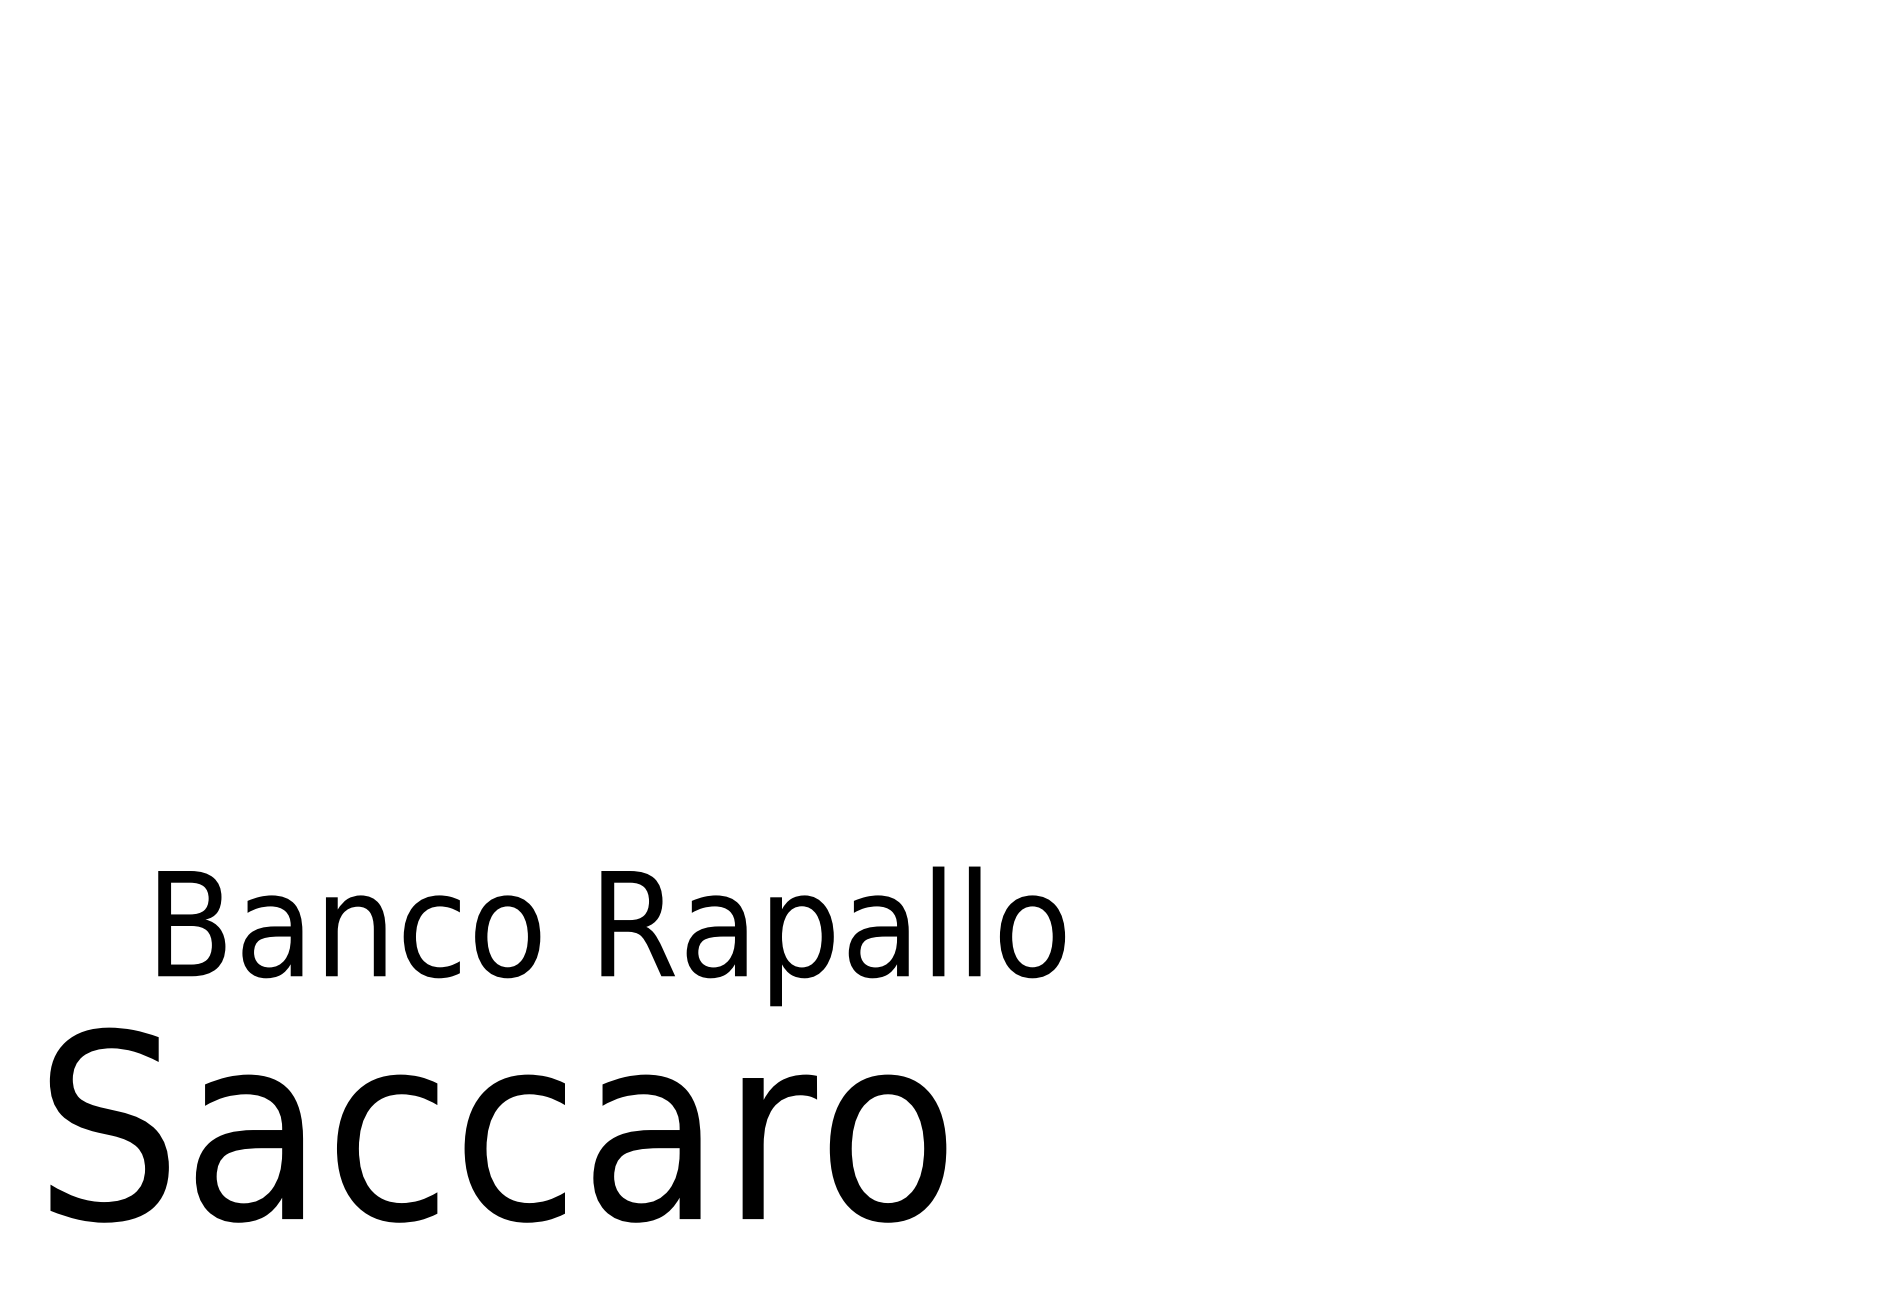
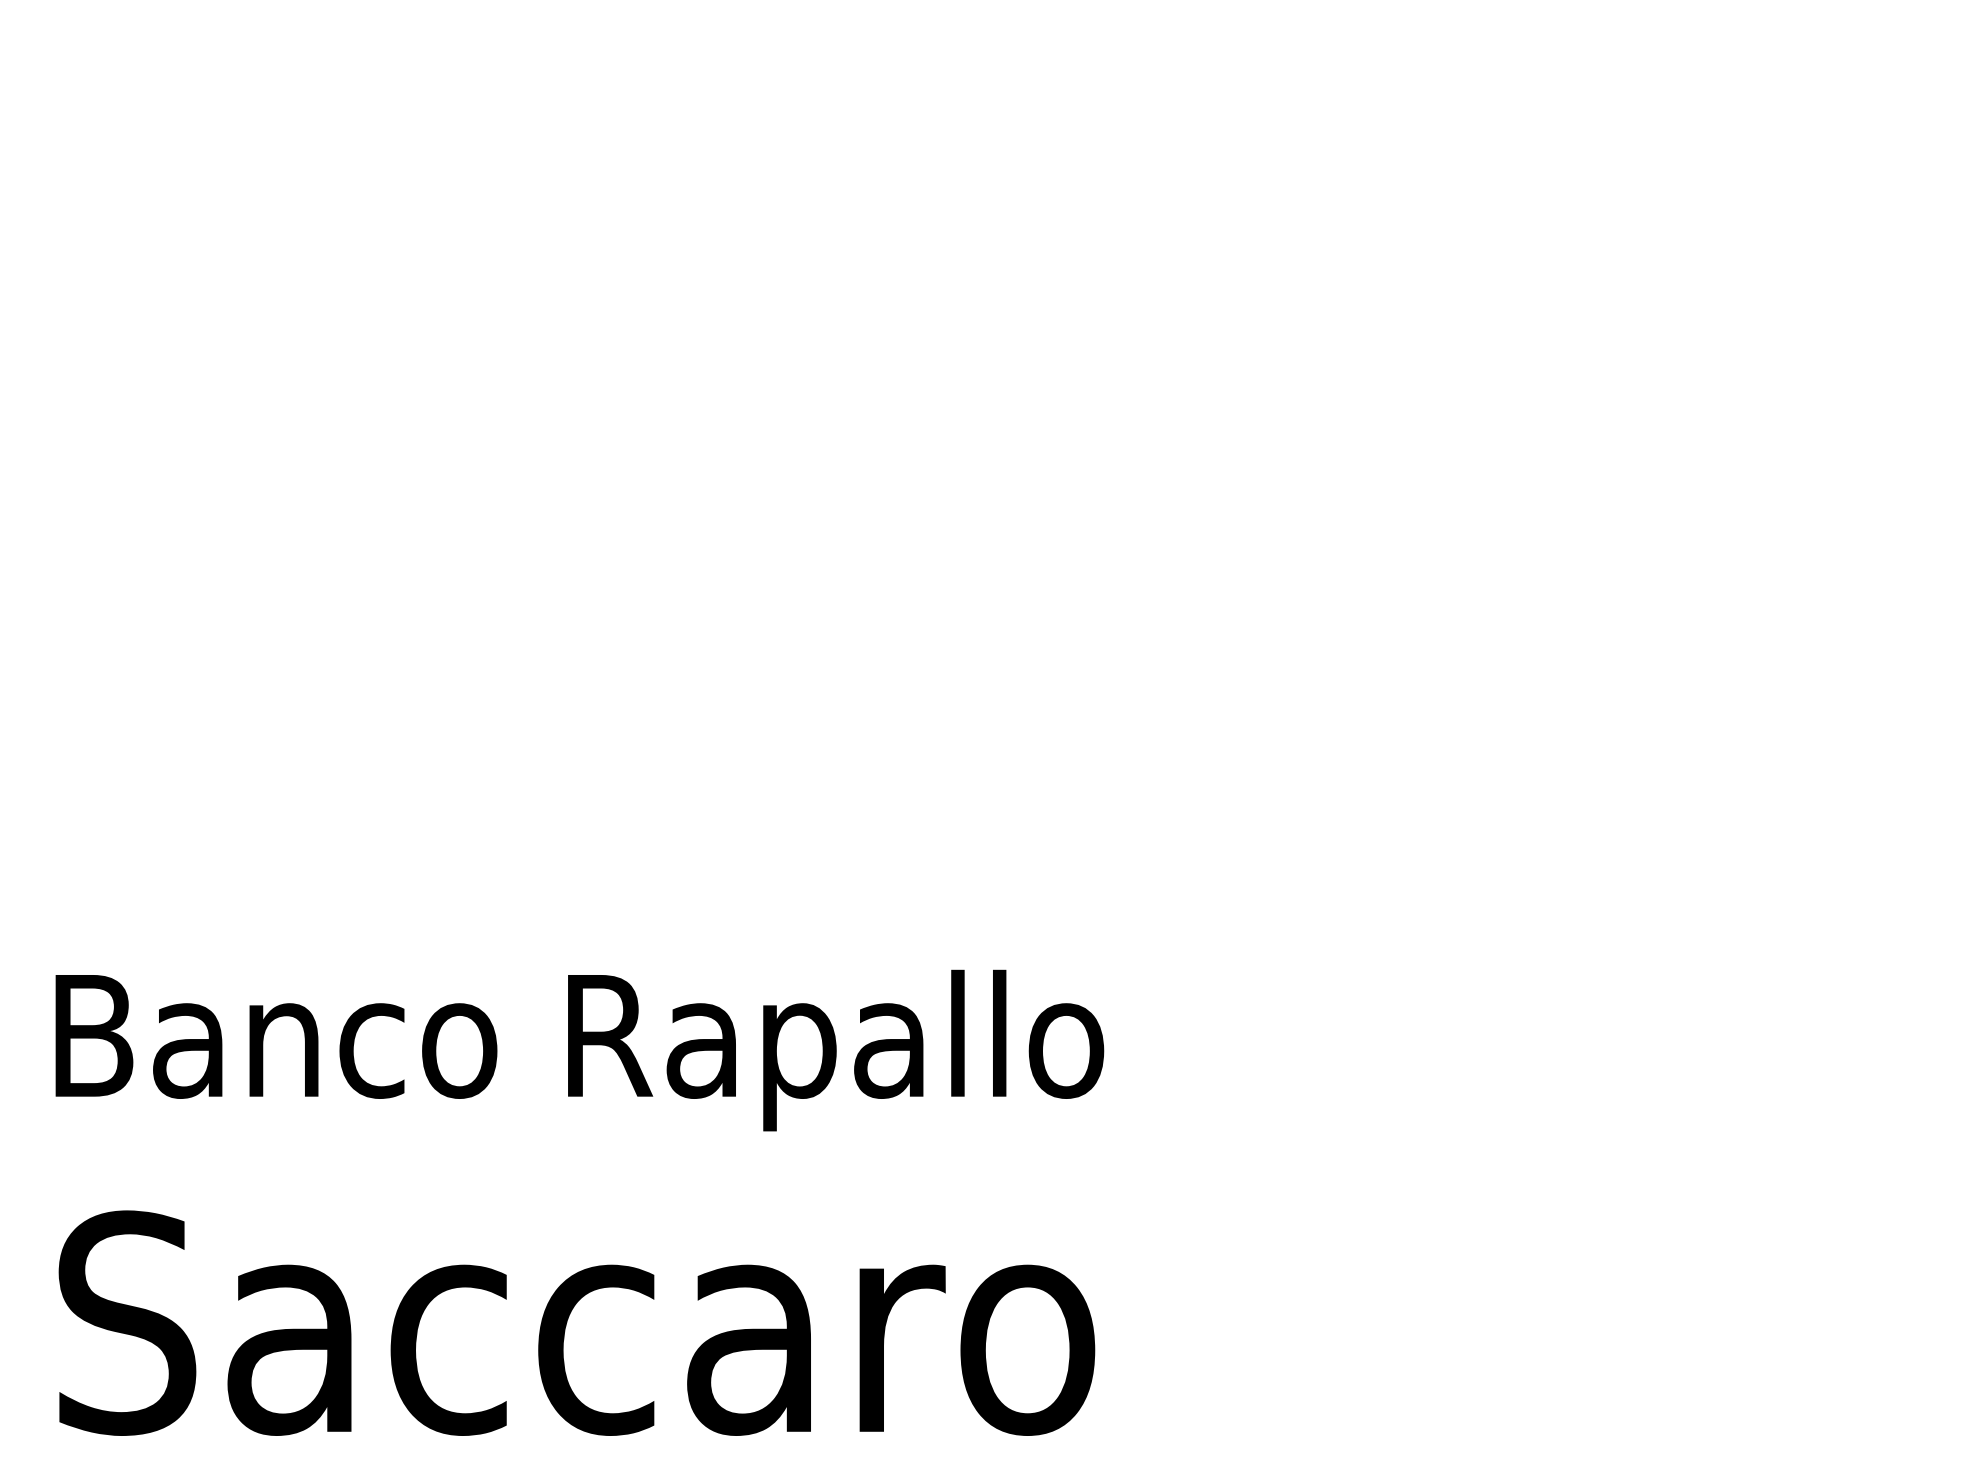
text: (611, 936) -> (579, 1050), moved

